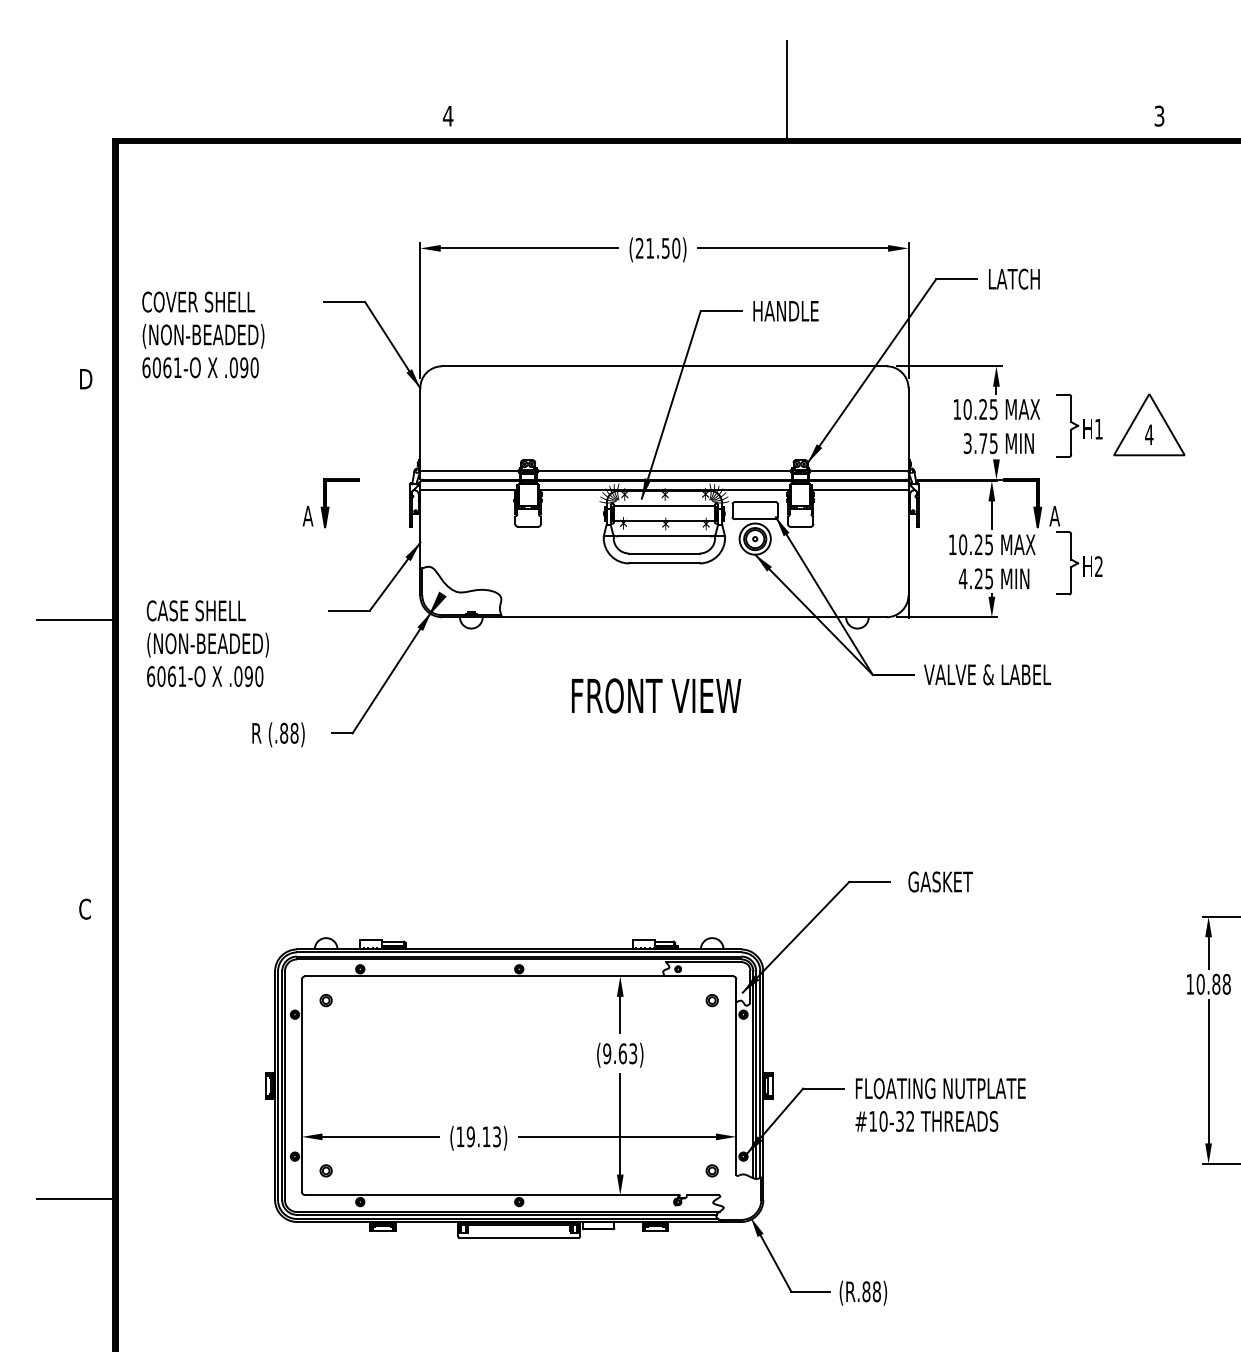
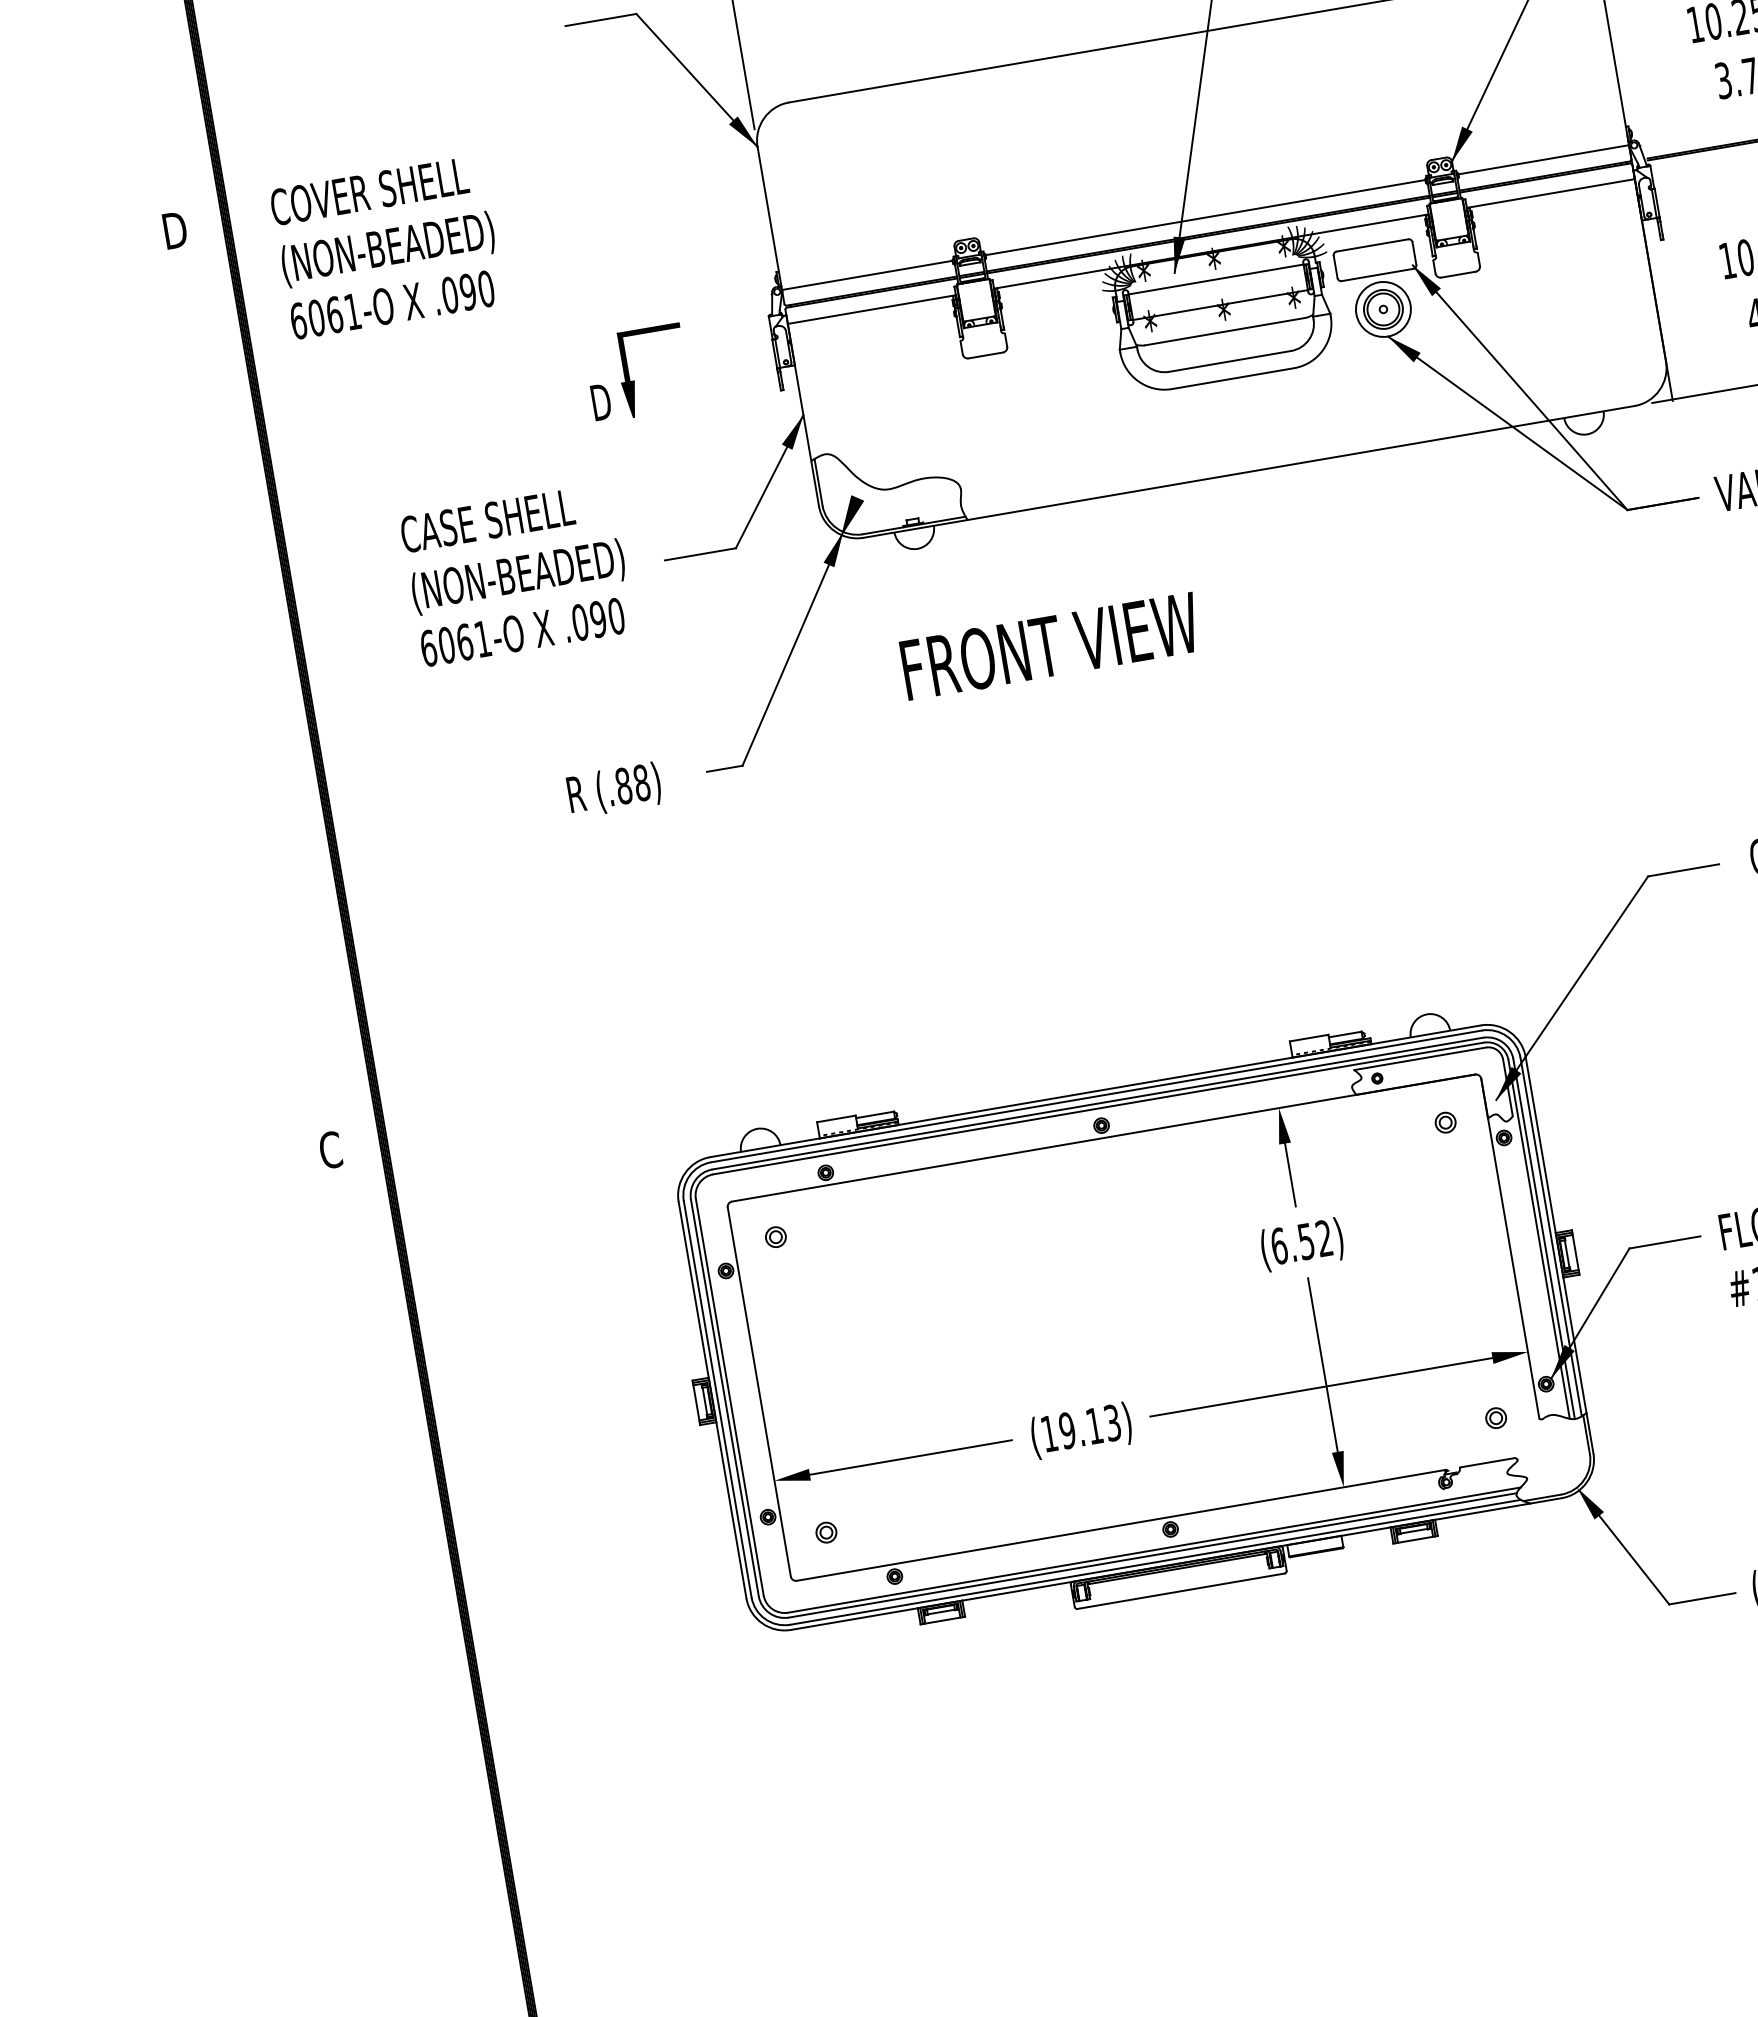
text: (203, 334) -> (387, 246), moved
text: (307, 516) -> (600, 402), A -> D
line: (75, 619) -> (228, 650), removed
text: (207, 643) -> (516, 574), moved
text: (656, 695) -> (1050, 645), moved
text: (620, 1053) -> (1302, 1241), (9.63) -> (6.52)
line: (75, 1198) -> (399, 1654), removed

